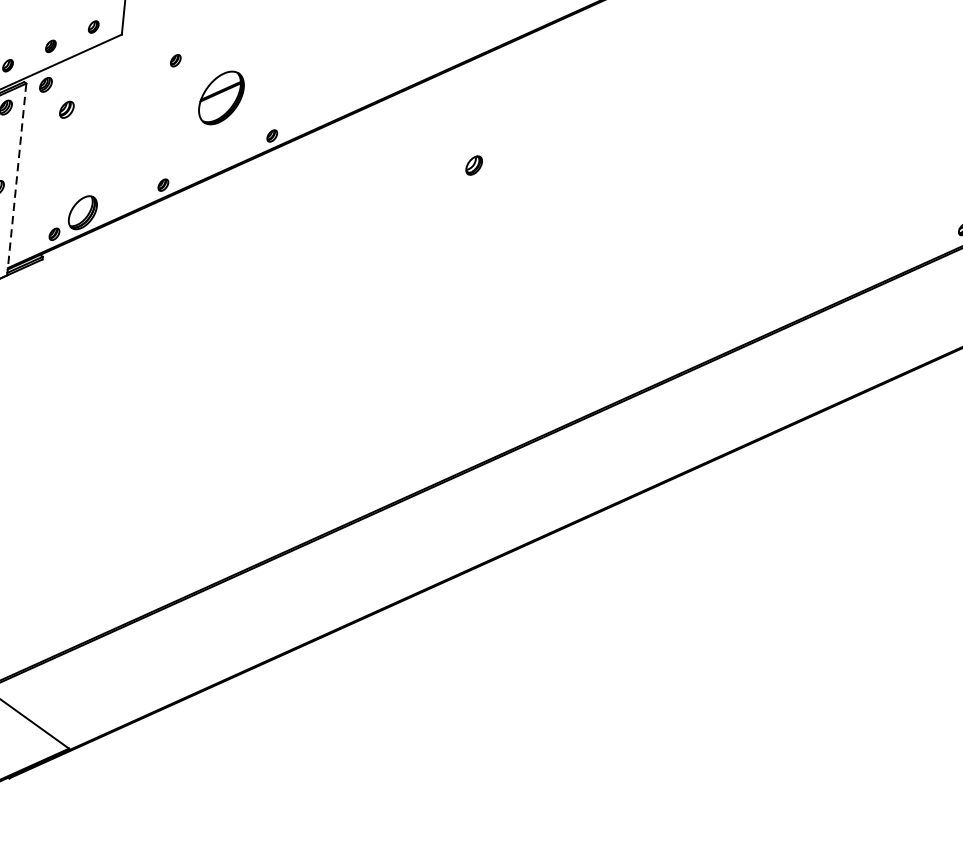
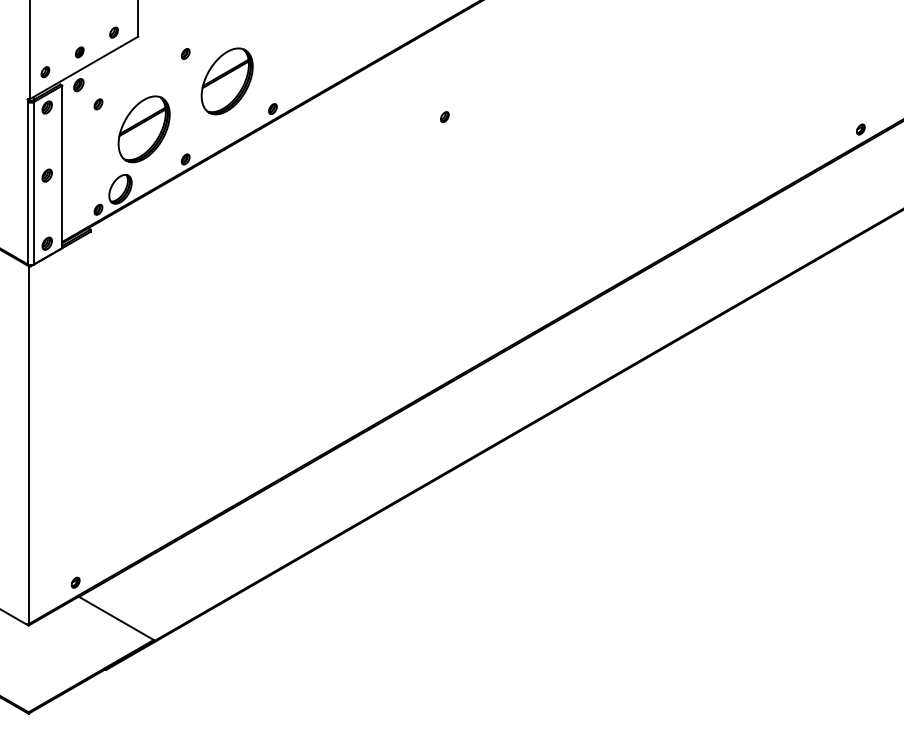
part: (220, 97) -> (226, 81), size x1.43
part: (66, 110) -> (98, 104), size x0.71
part: (117, 144) -> (143, 129), added
part: (473, 166) -> (444, 117), size x0.62
line: (16, 180) -> (62, 167), dashed -> solid

